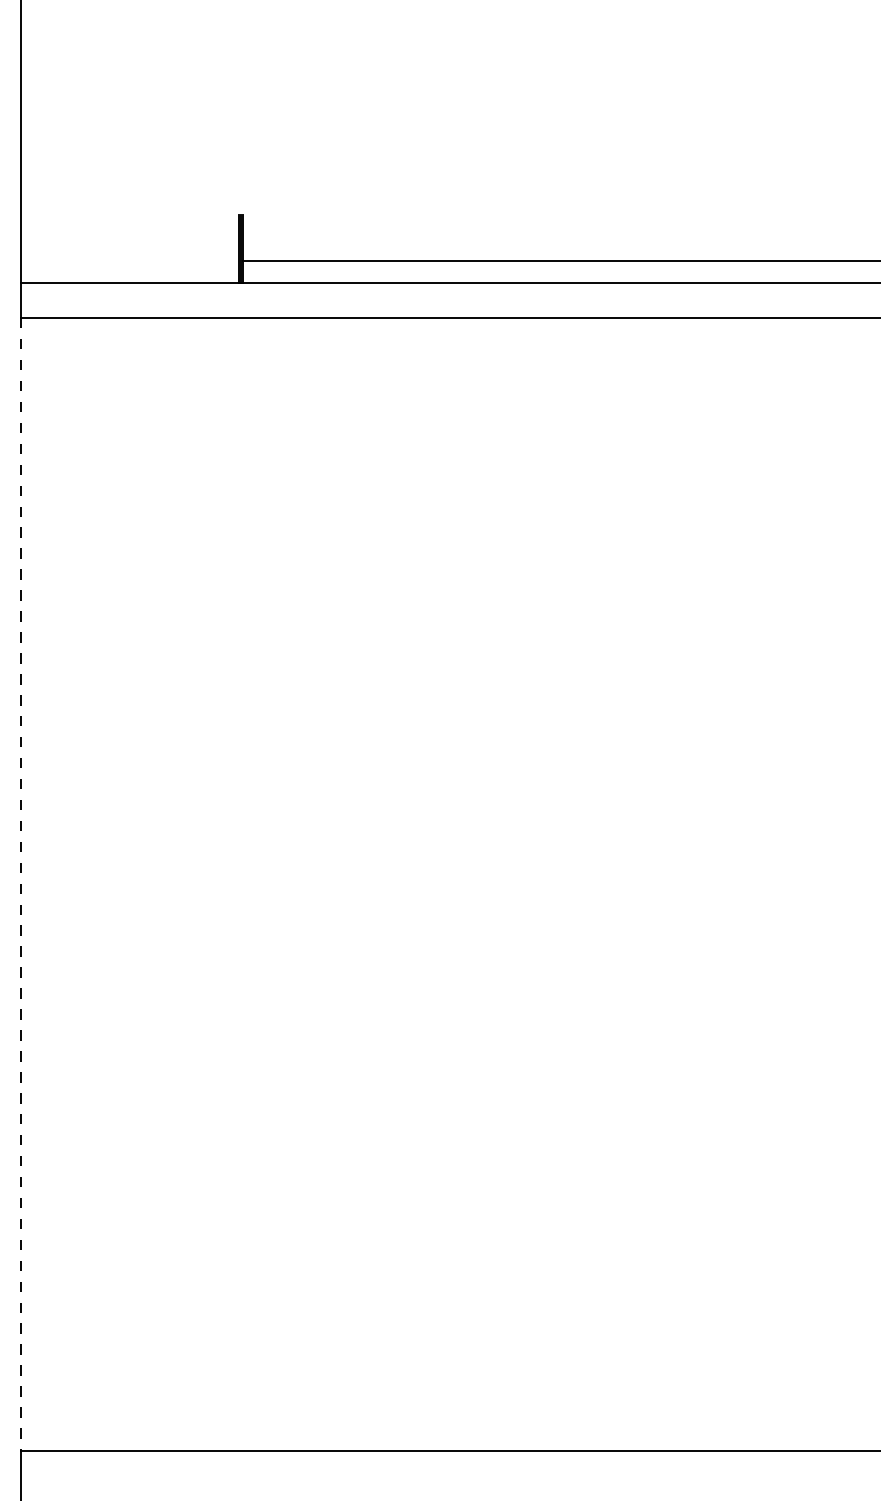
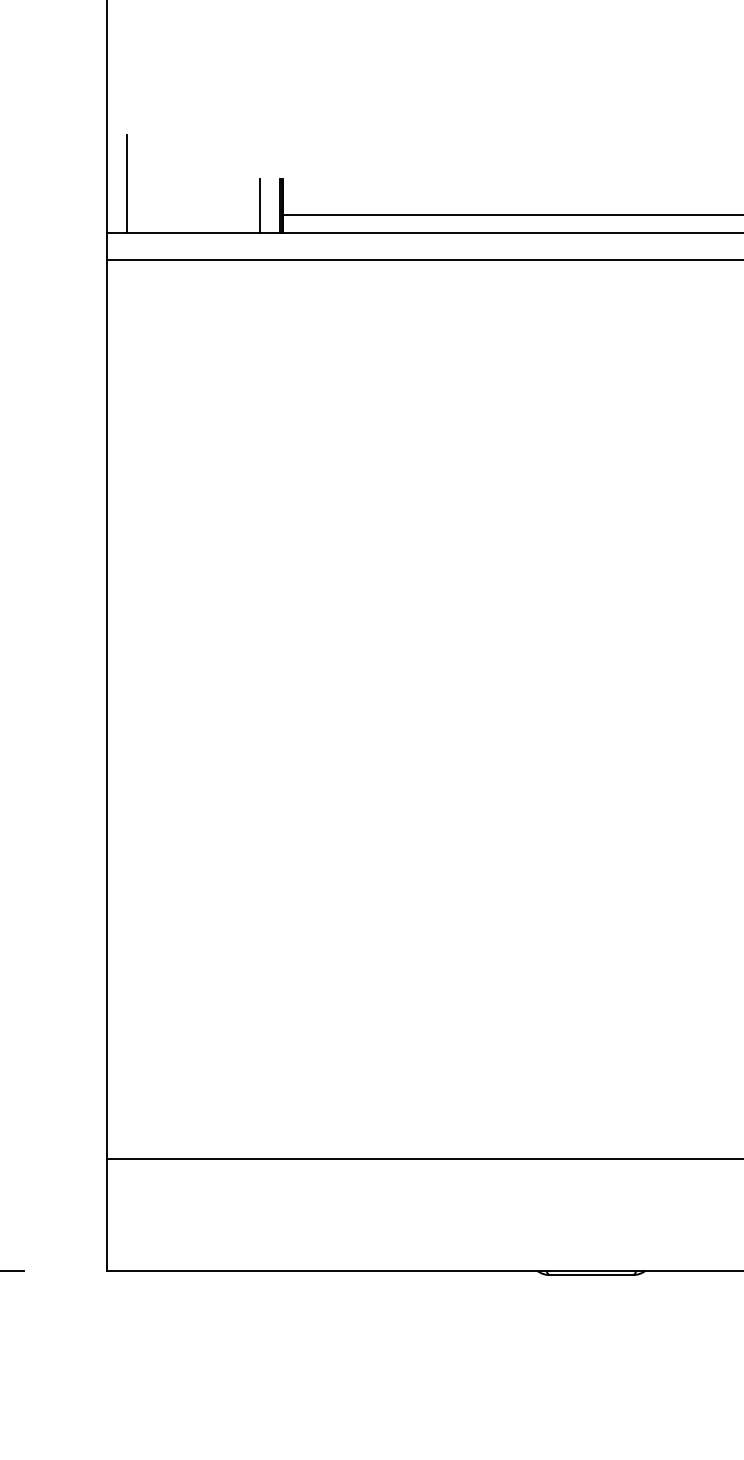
line: (45, 221) -> (126, 183), added
line: (213, 248) -> (259, 205), added
line: (20, 885) -> (106, 710), dashed -> solid

